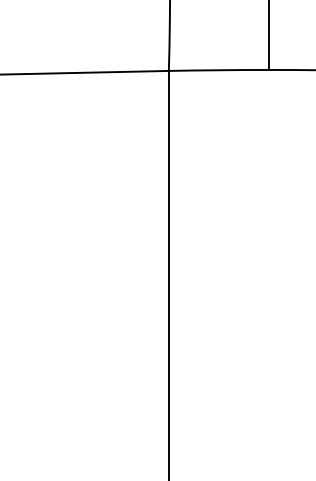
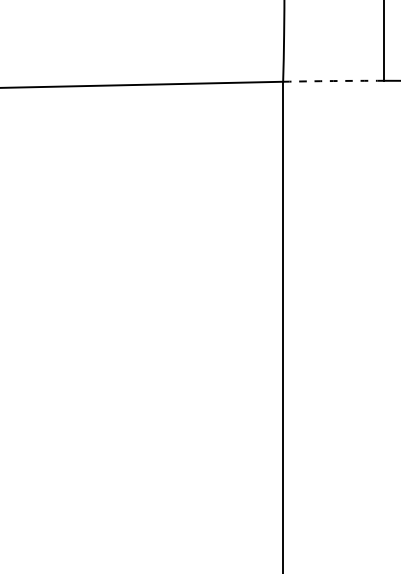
arc: (219, 70) -> (333, 81), solid -> dashed

